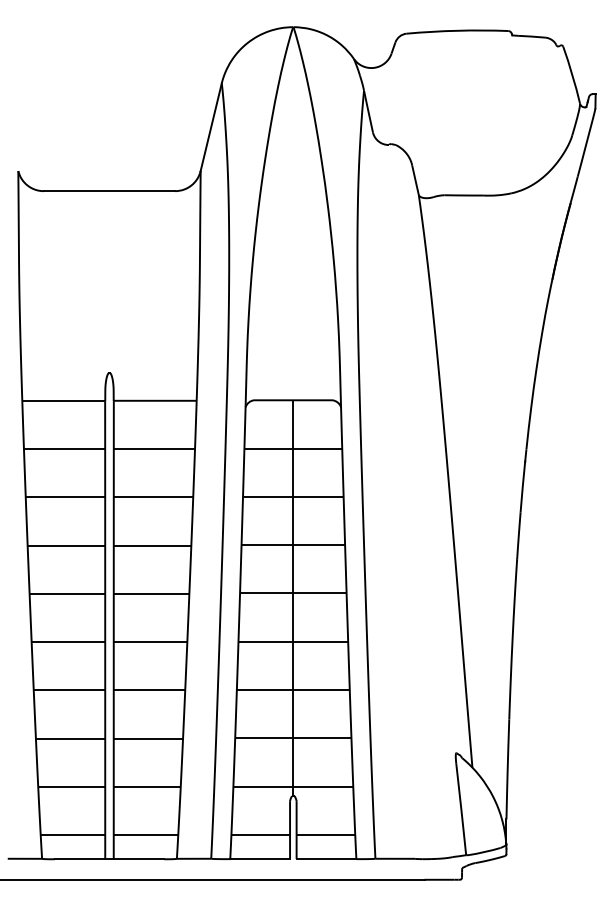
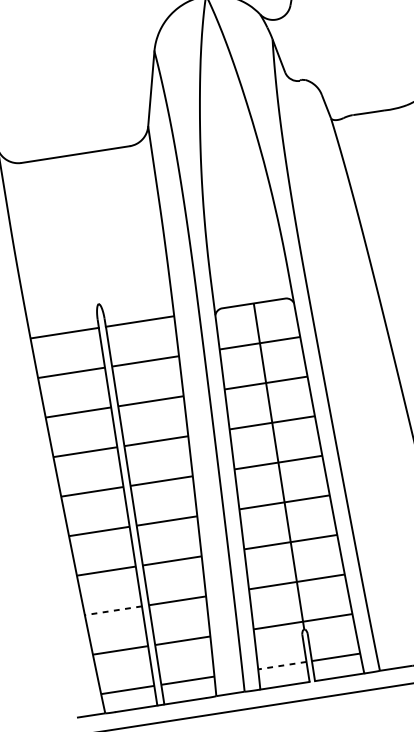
line: (70, 738) -> (113, 610), solid -> dashed
line: (260, 834) -> (282, 665), solid -> dashed

